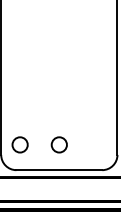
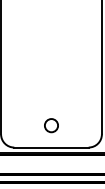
circle: (20, 144) -> (17, 125), removed

